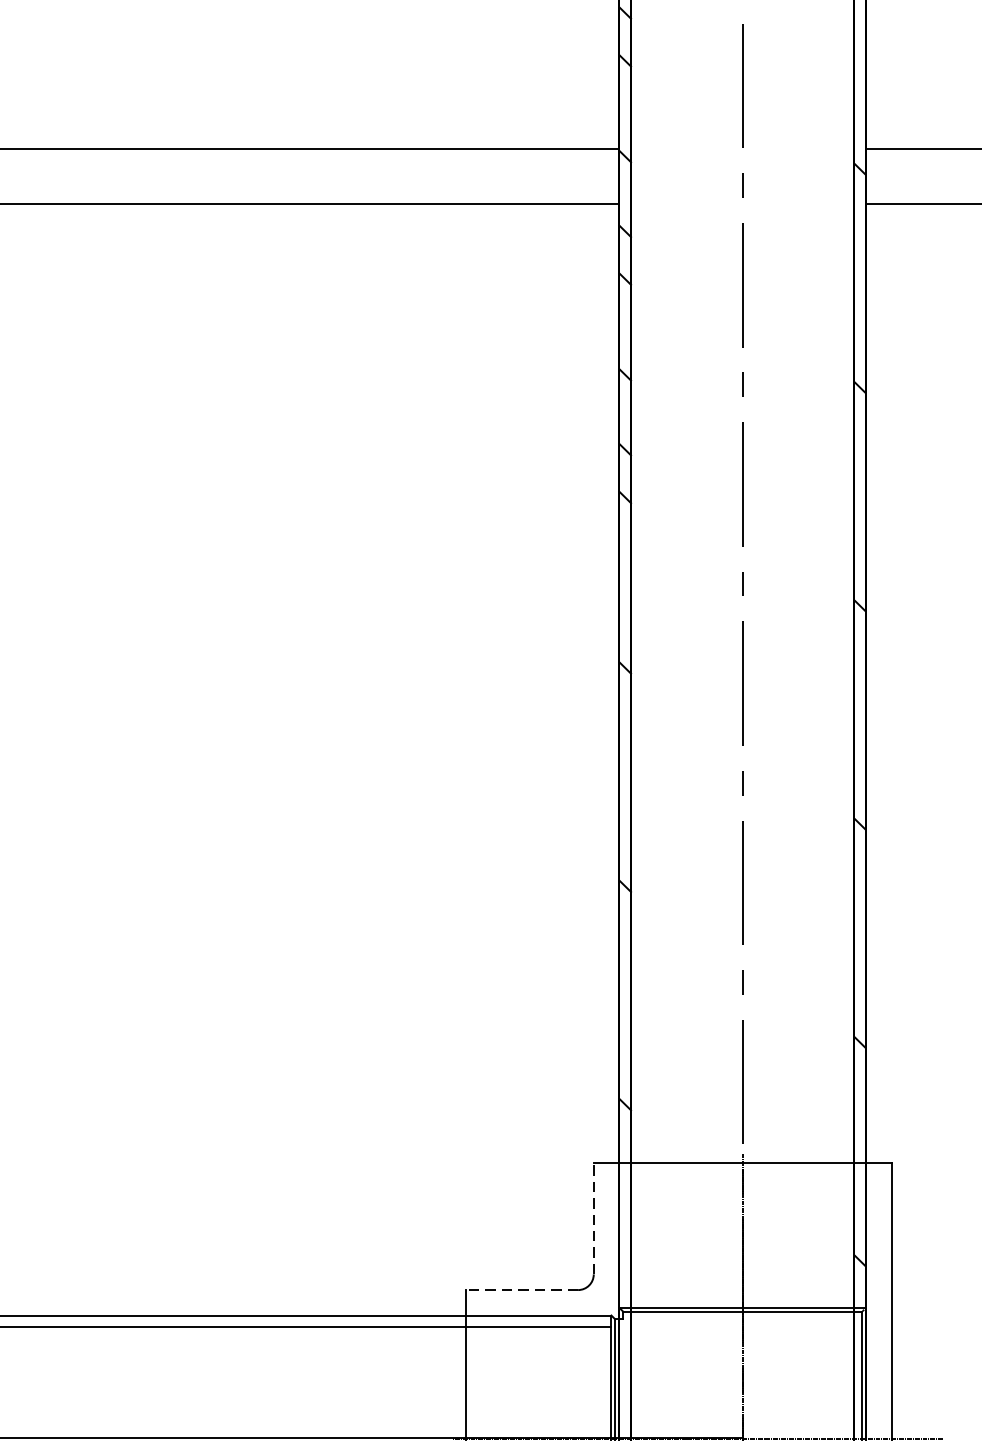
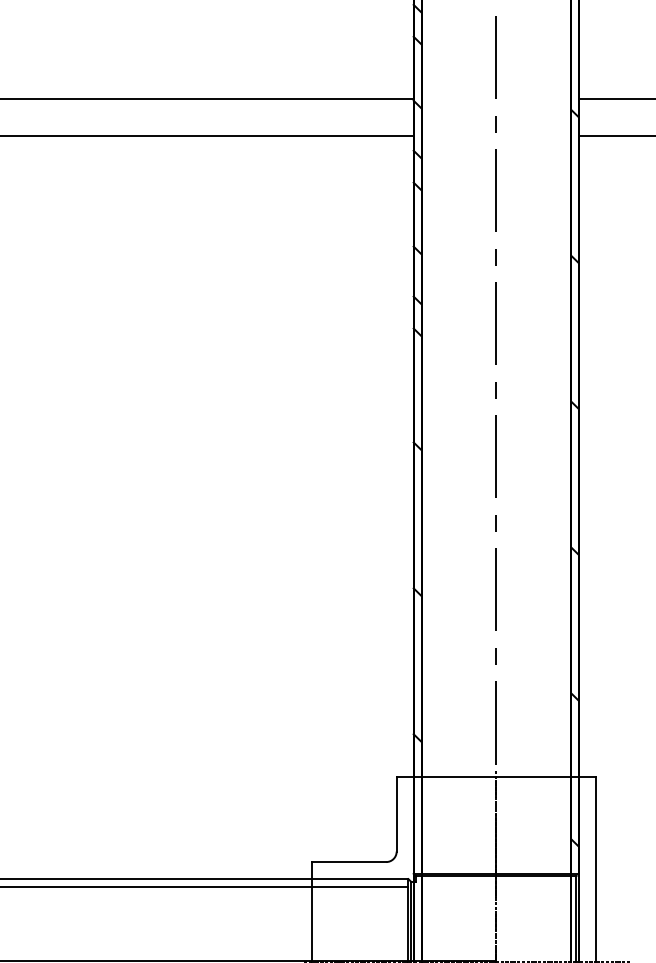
line: (593, 1217) -> (396, 813), dashed -> solid
line: (521, 1290) -> (348, 862), dashed -> solid

